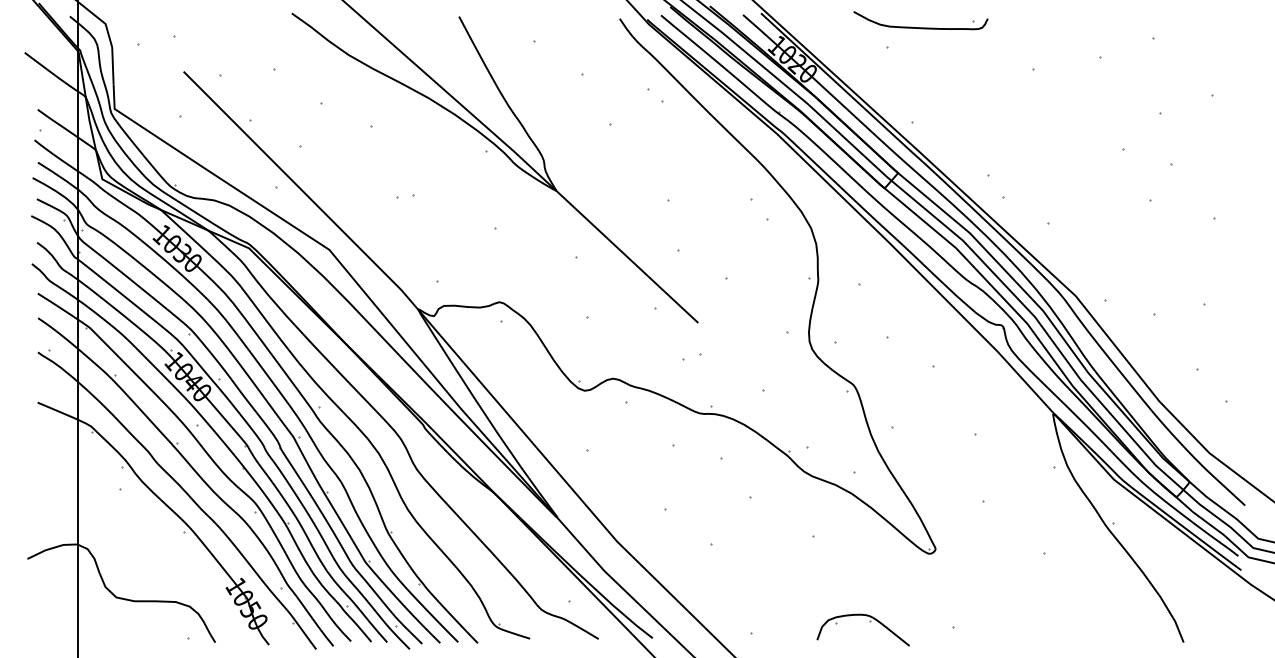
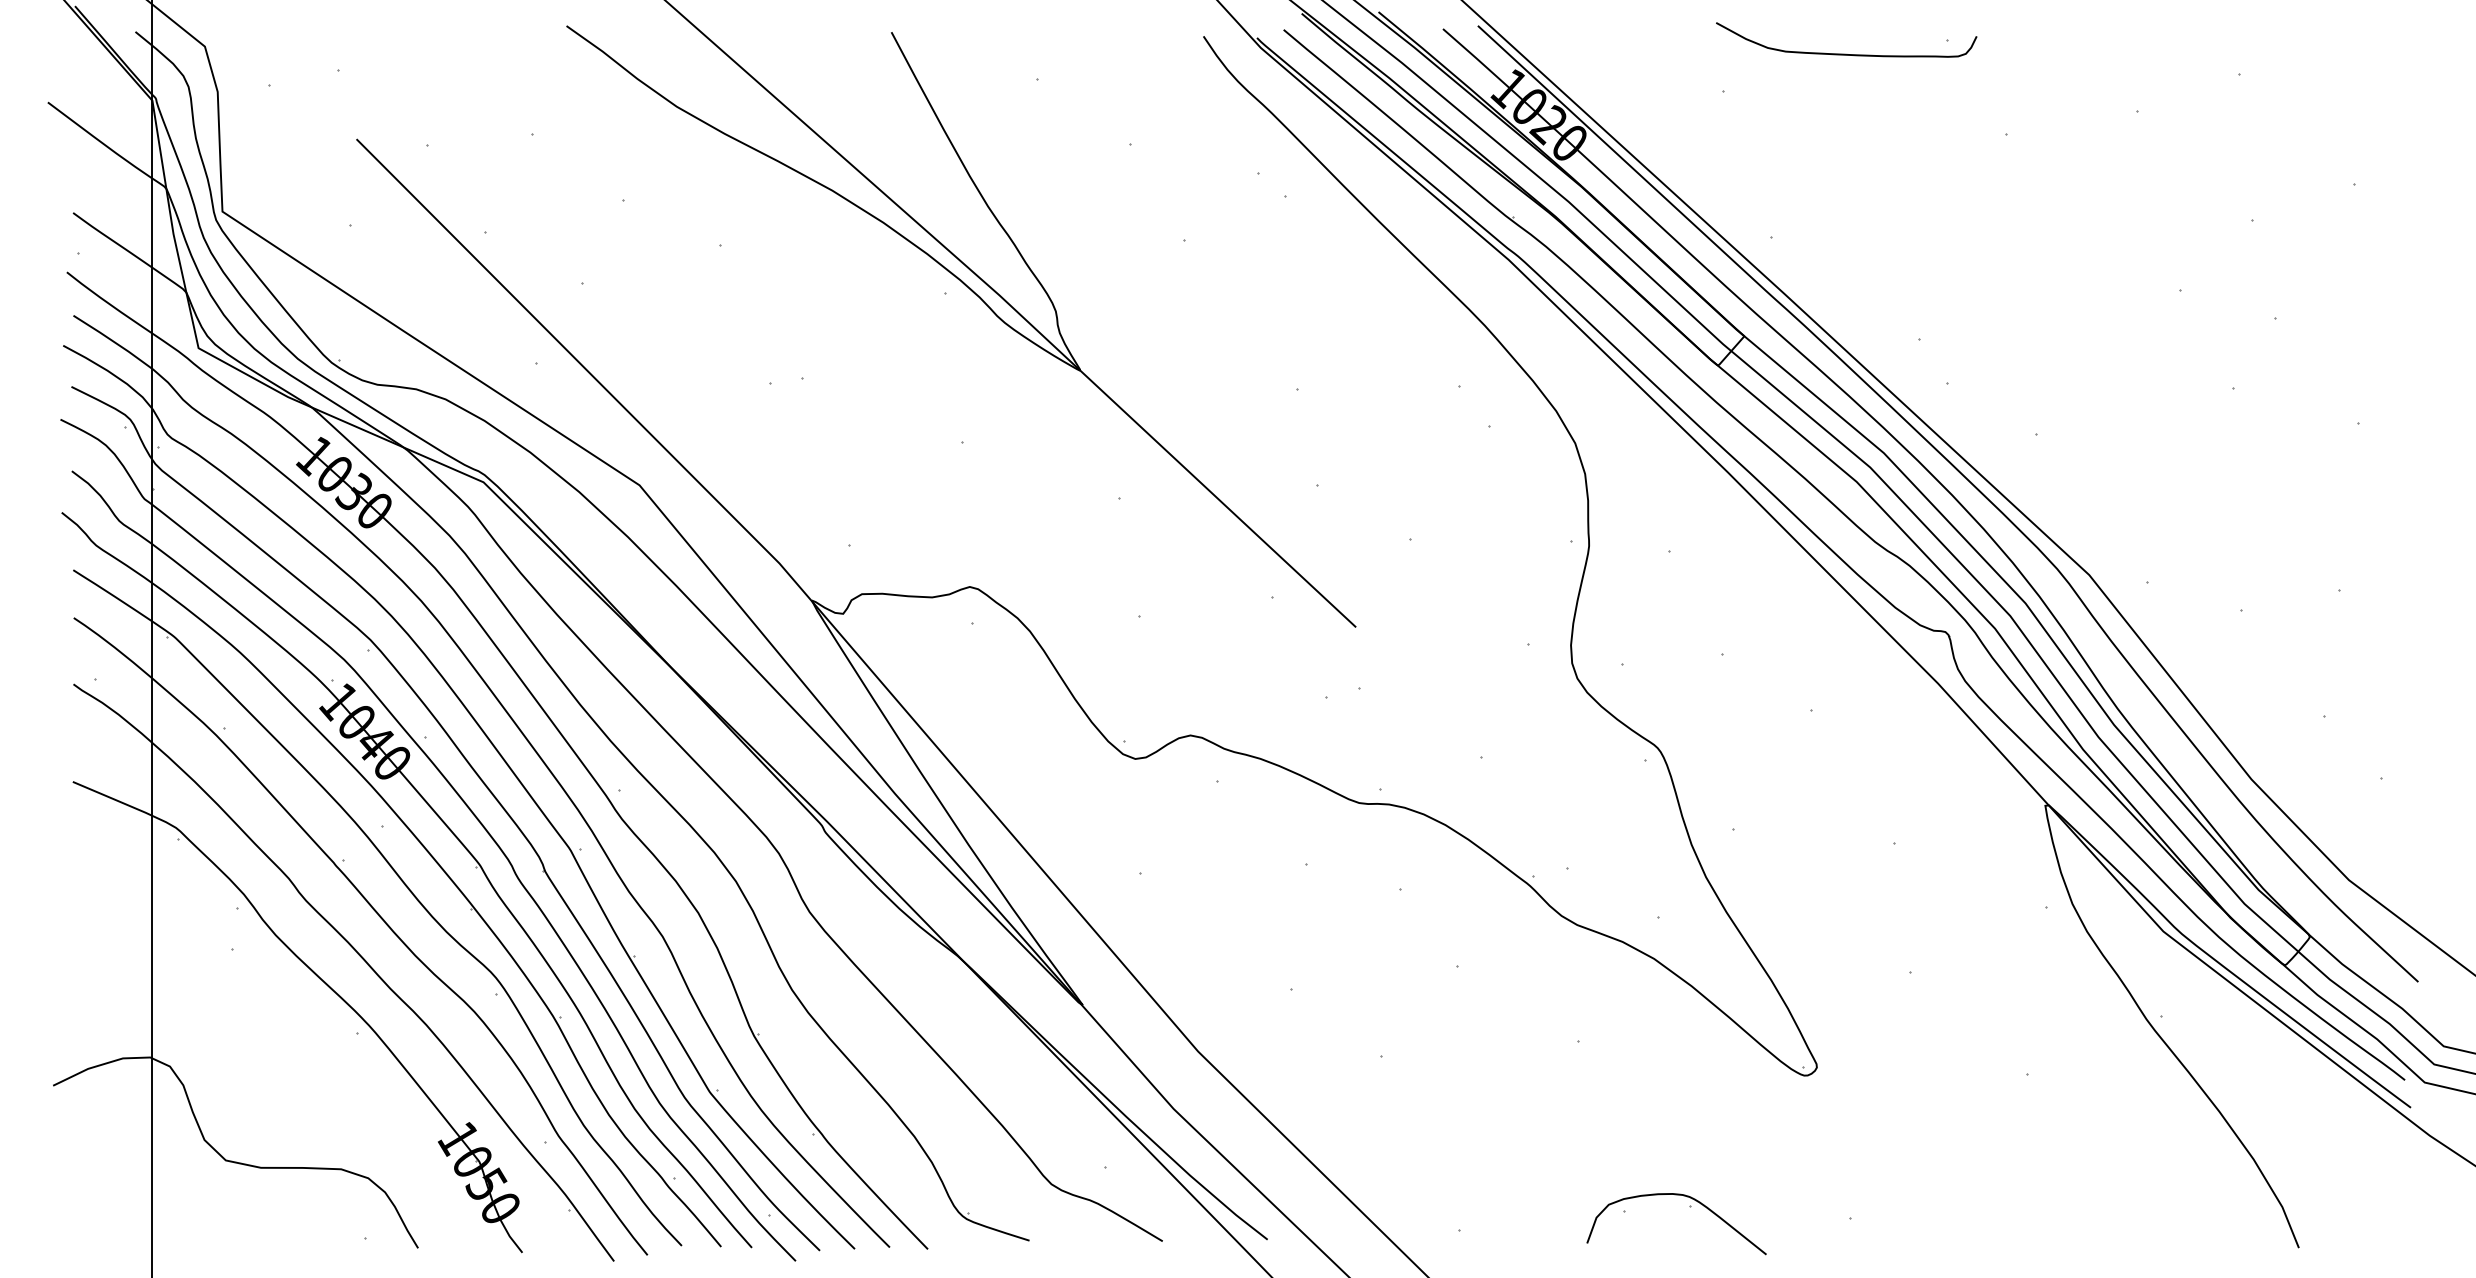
part: (920, 27) -> (1845, 53), moved

